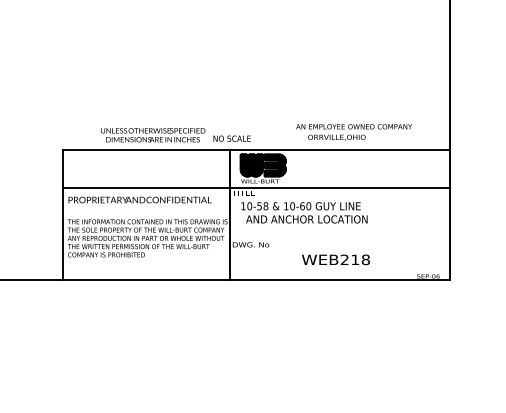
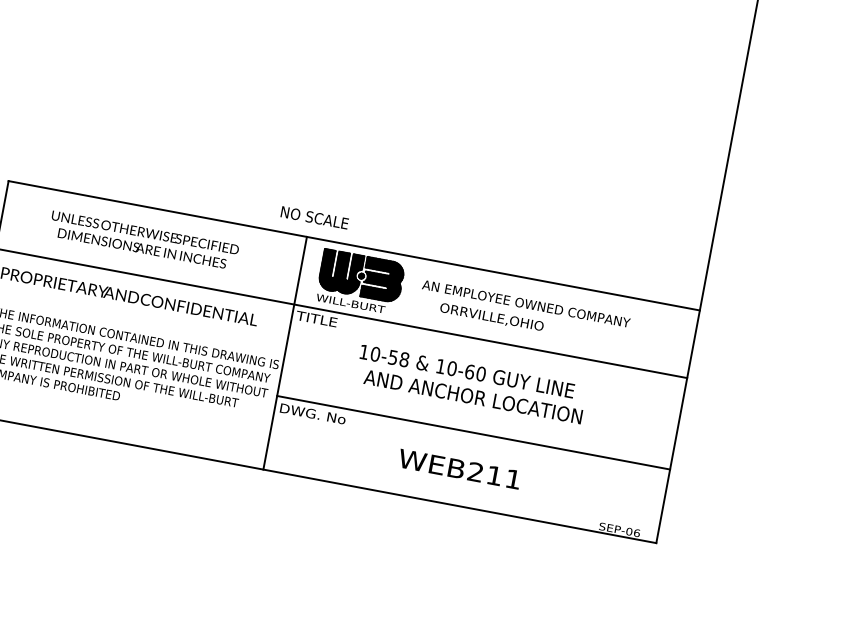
text: (353, 132) -> (523, 313), moved
text: (153, 135) -> (144, 241), moved
text: (304, 212) -> (471, 383), moved
line: (339, 238) -> (473, 432), added
text: (365, 259) -> (512, 478), WEB218 -> WEB211

